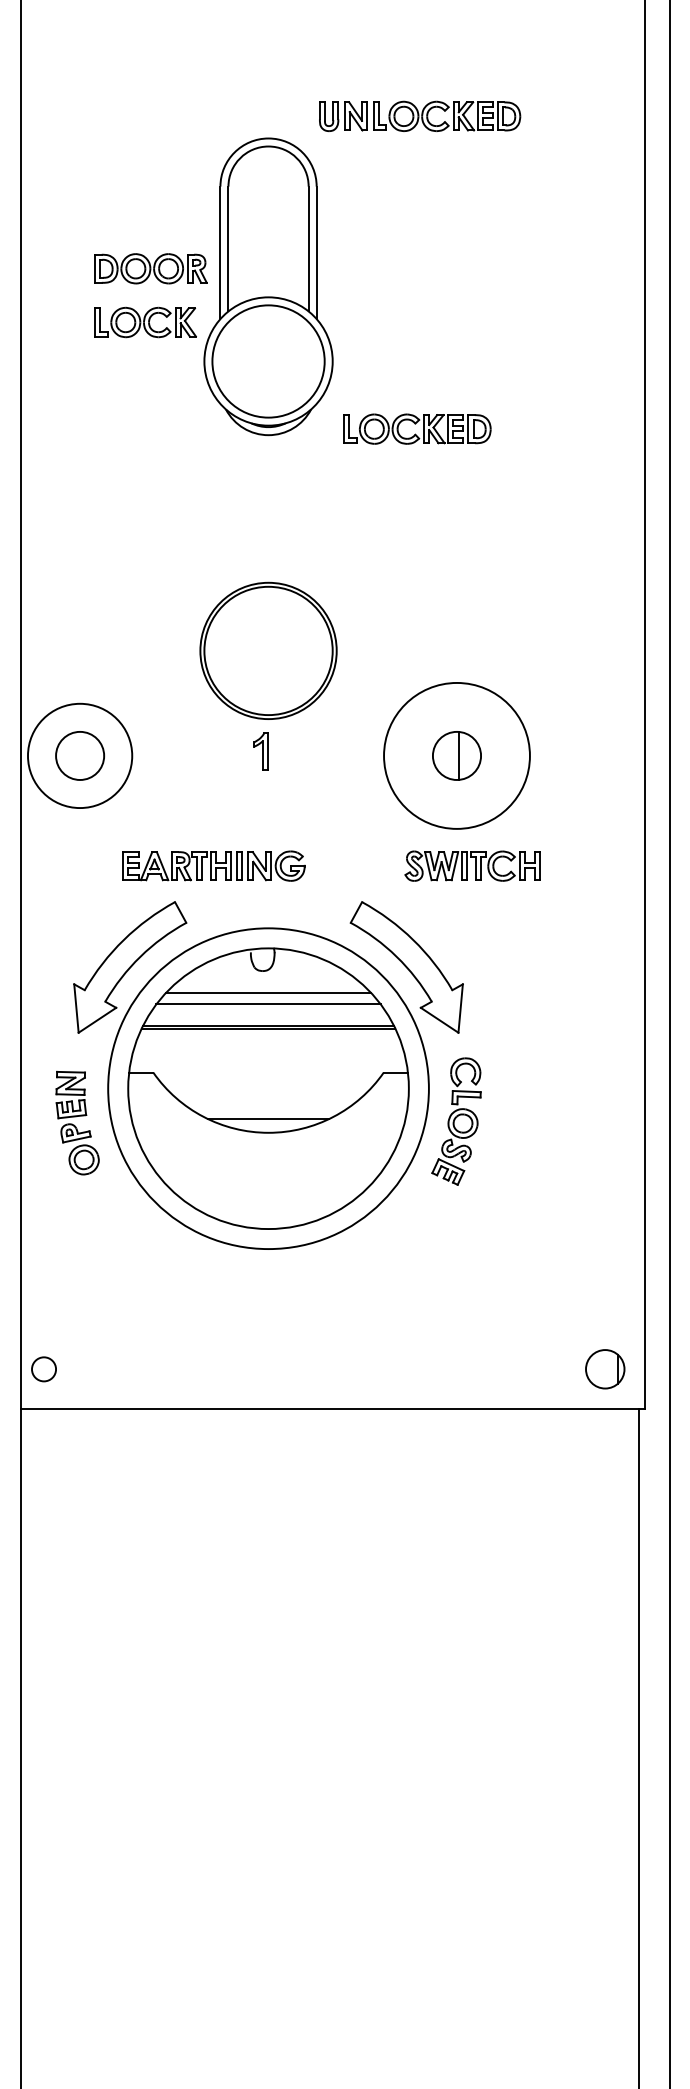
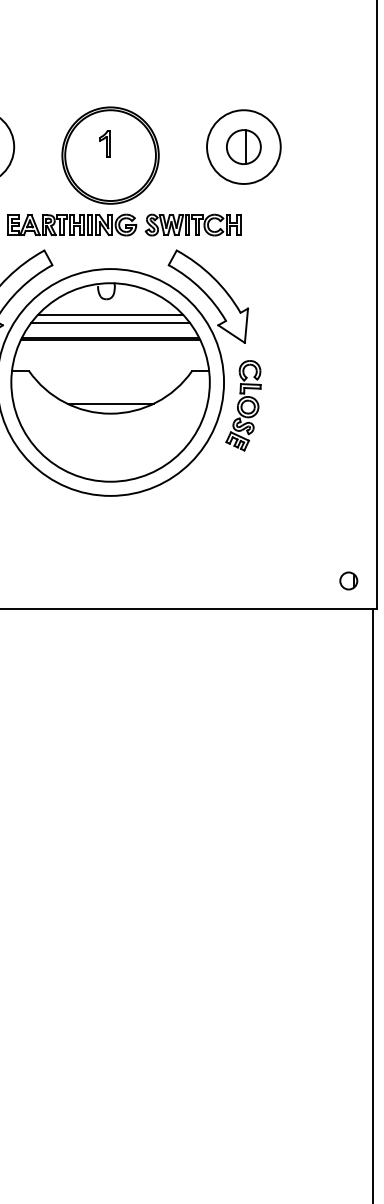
part: (268, 650) -> (110, 155), moved
circle: (456, 755) -> (243, 146), size x0.71
part: (472, 865) -> (193, 224), moved
part: (605, 1369) -> (348, 581), size x0.62

